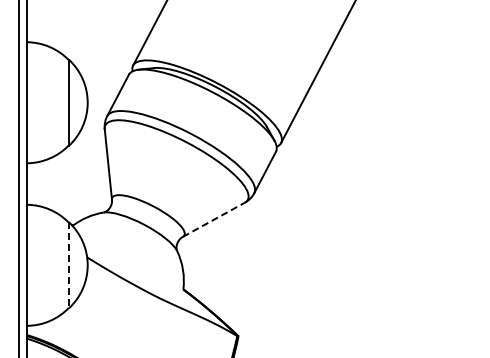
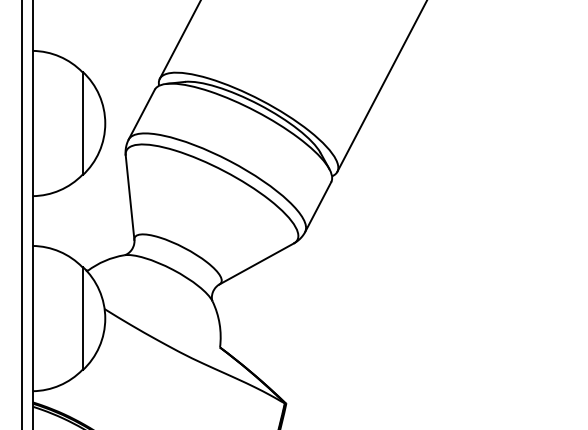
line: (214, 219) -> (257, 263), dashed -> solid
line: (68, 265) -> (82, 318), dashed -> solid

